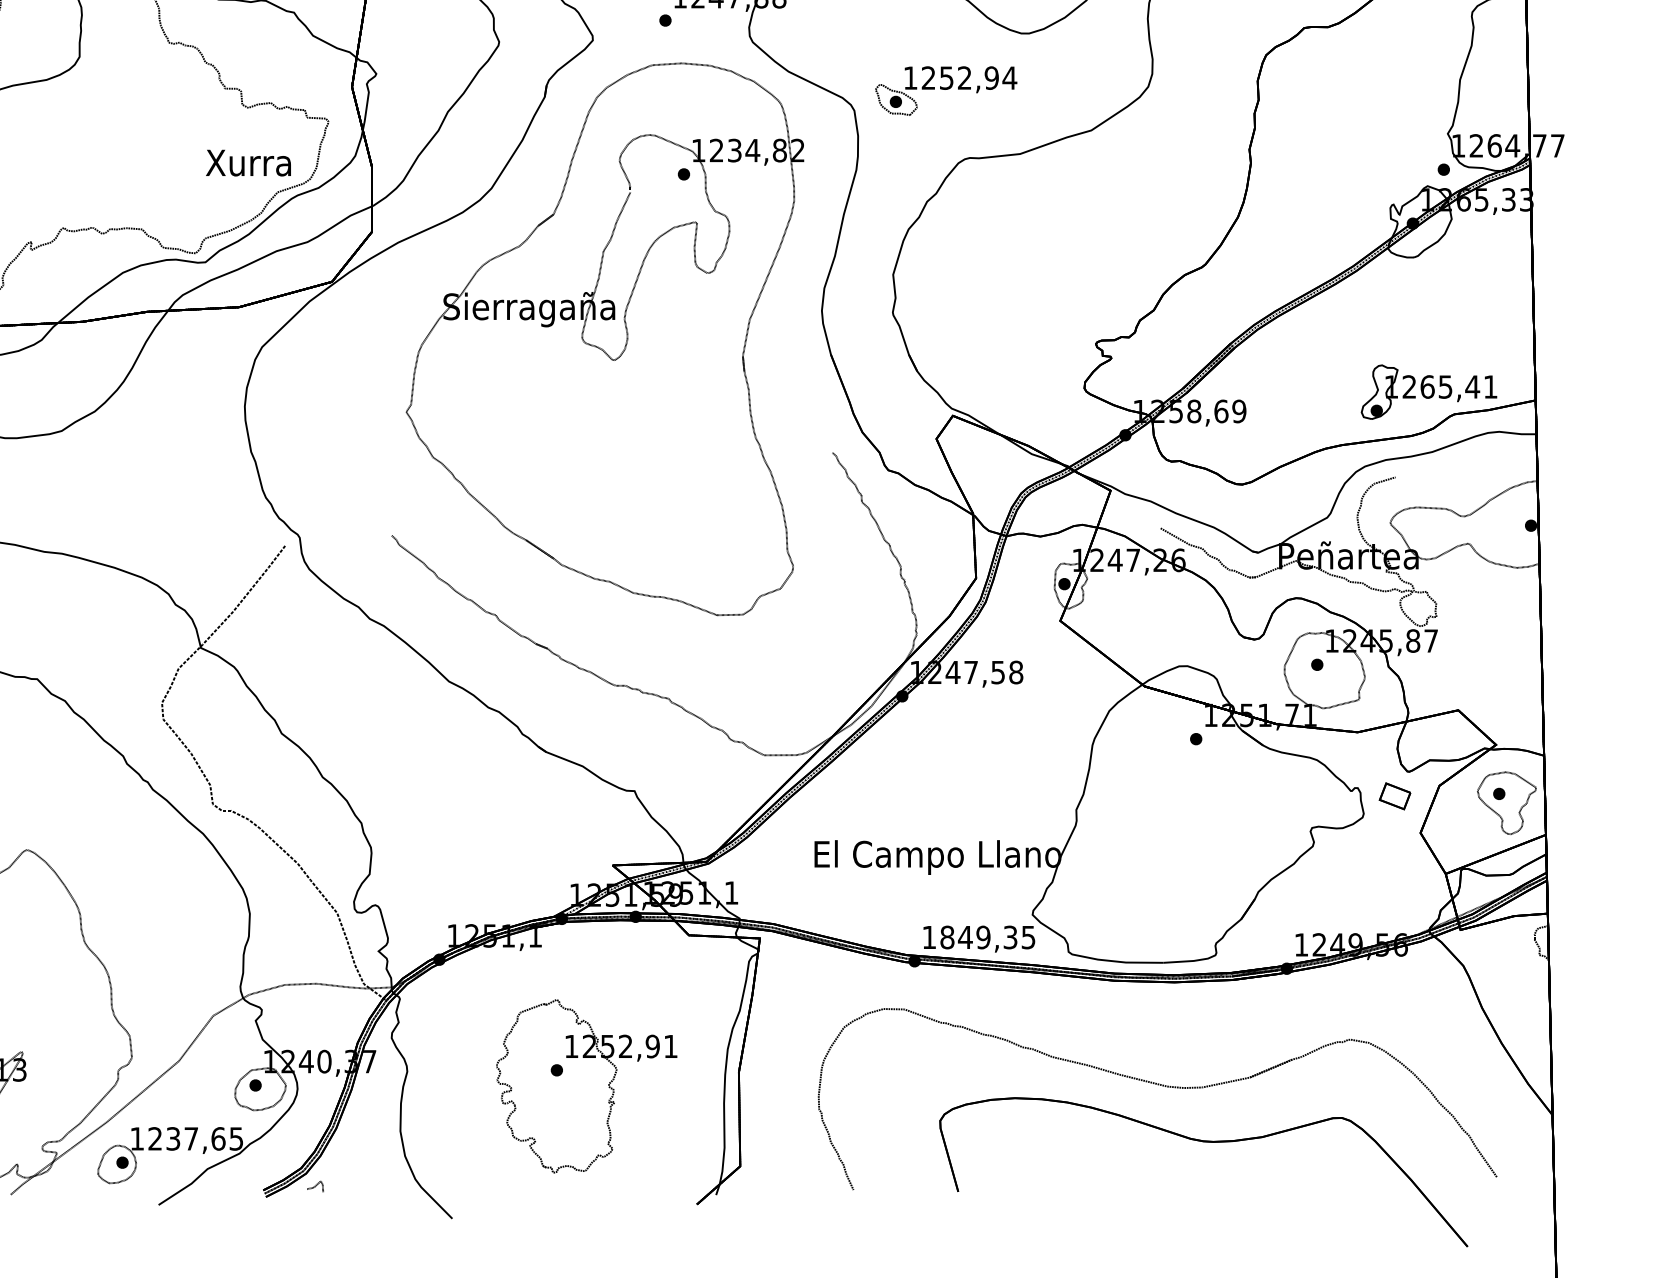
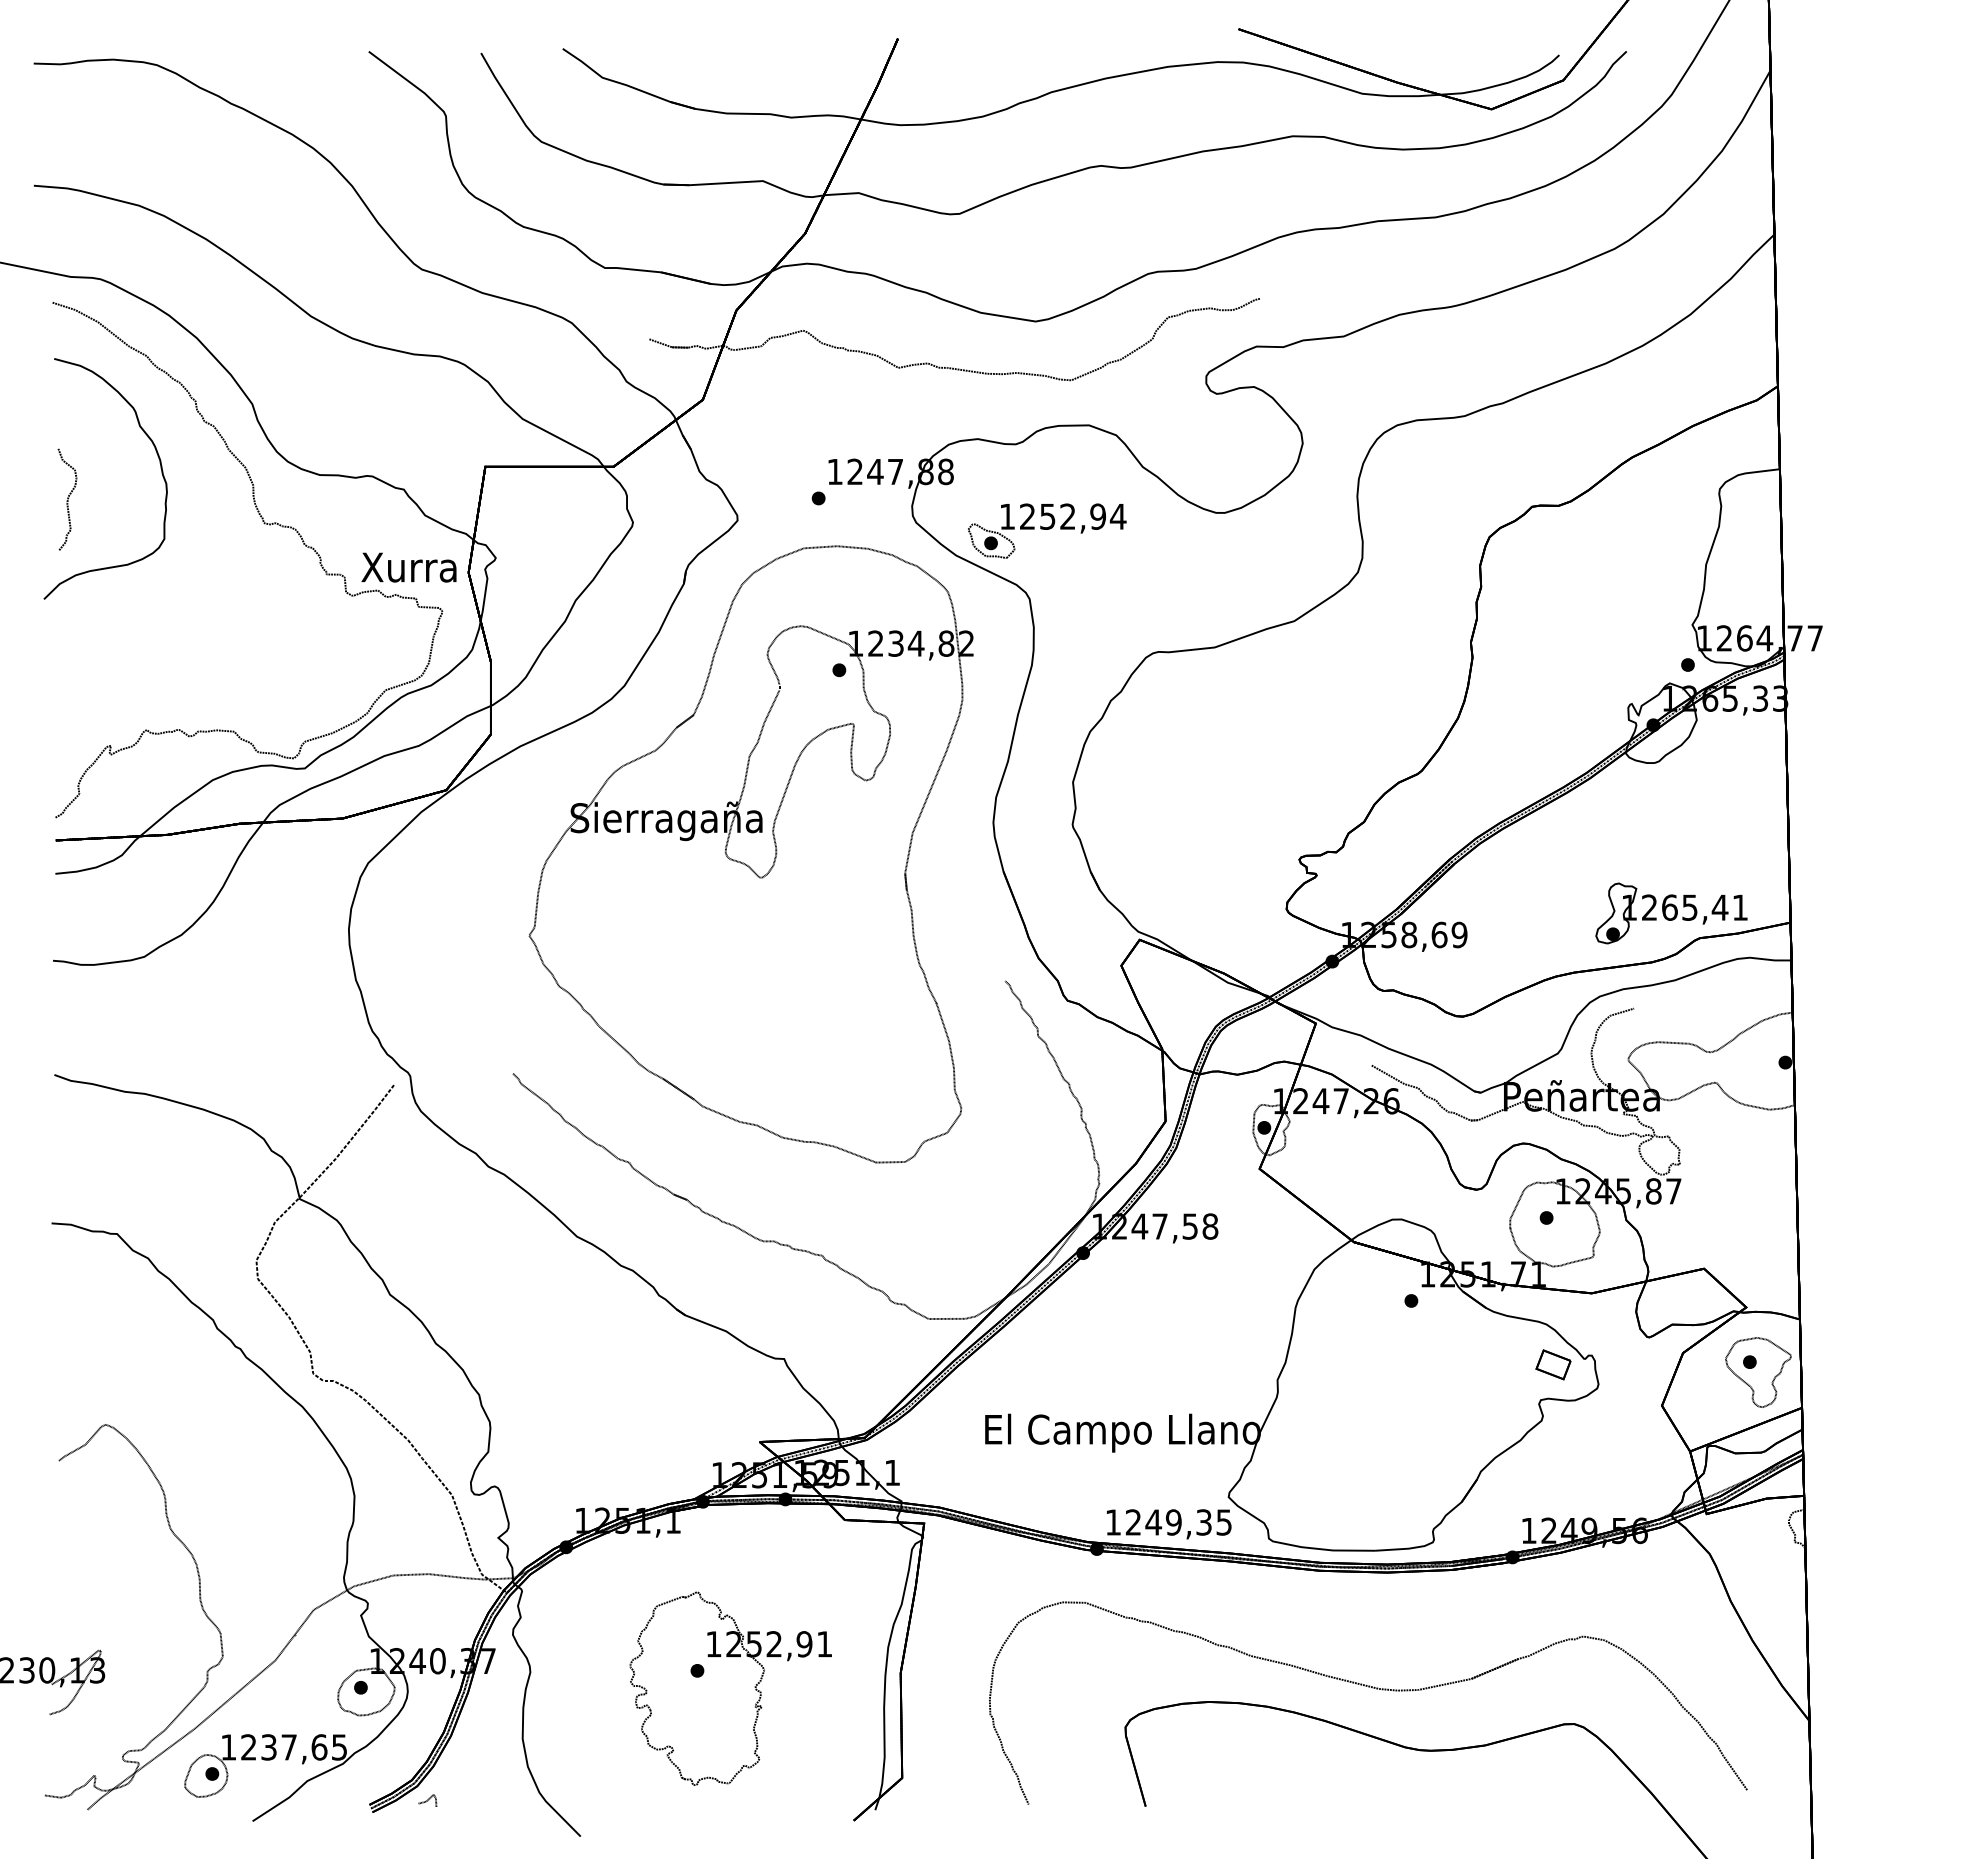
part: (946, 90) -> (1047, 530), moved
text: (248, 162) -> (408, 567), moved
part: (1395, 796) -> (1553, 1364), moved
text: (947, 937) -> (1133, 1522), 1849,35 -> 1249,35

